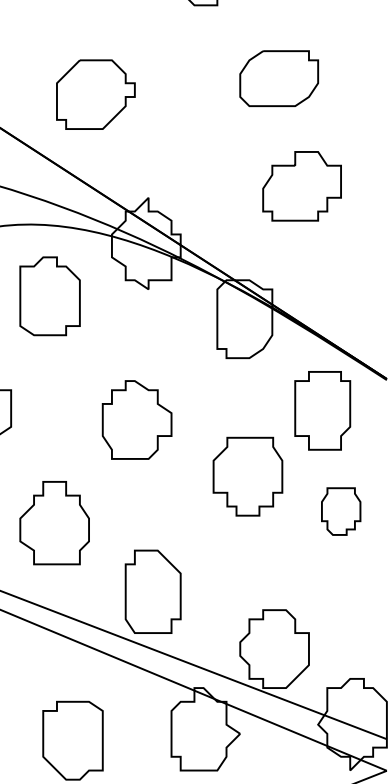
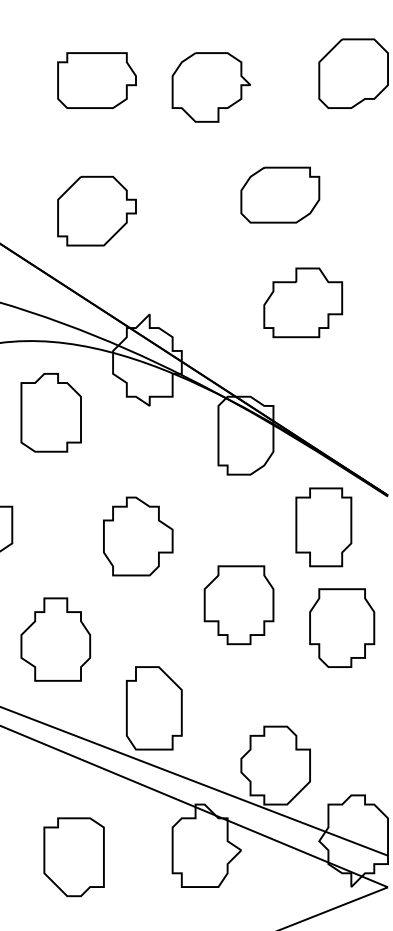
part: (247, 477) -> (238, 605), moved
part: (341, 511) -> (342, 627), size x1.67

